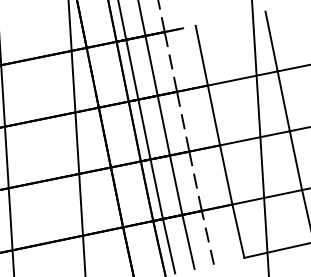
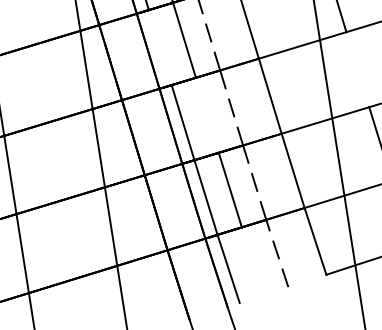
line: (132, 69) -> (160, 47), removed
line: (283, 101) -> (357, 69), removed
line: (163, 125) -> (206, 115), removed
line: (188, 241) -> (252, 260), removed

